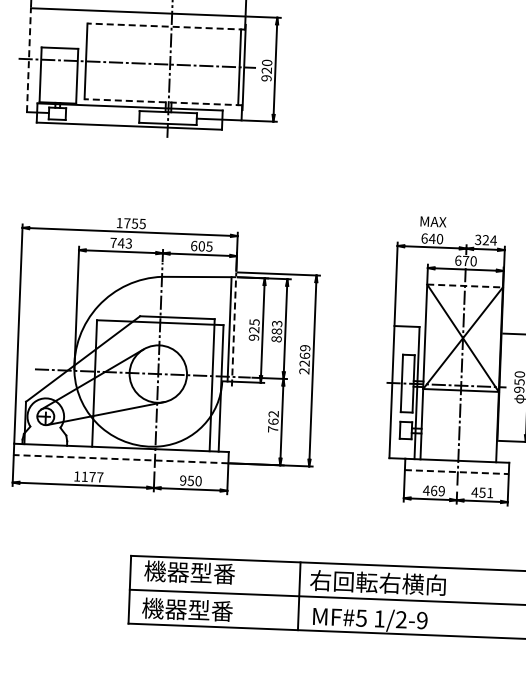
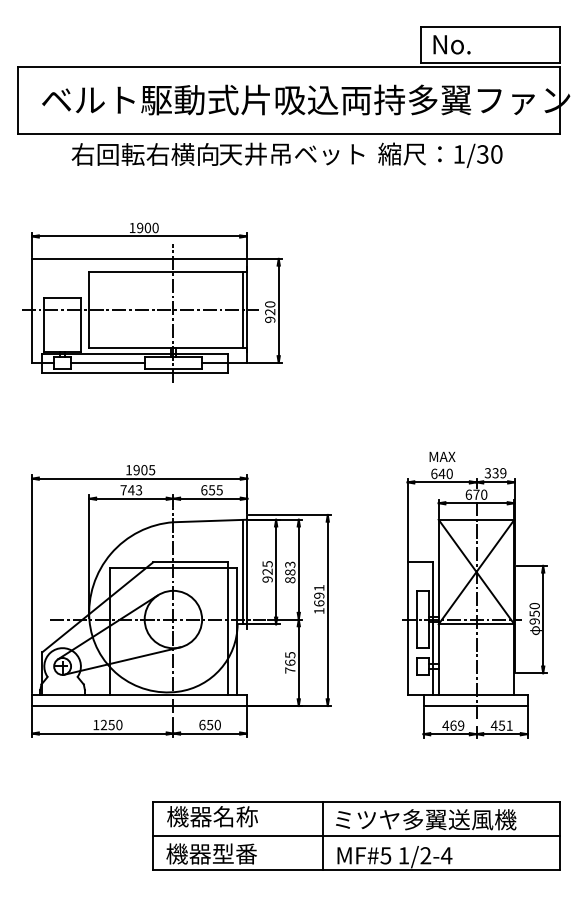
line: (165, 27) -> (167, 272), dashed -> solid
line: (29, 59) -> (32, 310), dashed -> solid
line: (162, 101) -> (167, 347), dashed -> solid
line: (102, 114) -> (107, 362), added
text: (131, 223) -> (140, 470), 1755 -> 1905
text: (489, 240) -> (499, 473), 324 -> 339
text: (201, 246) -> (211, 490), 605 -> 655
line: (465, 285) -> (476, 519), dashed -> solid
line: (234, 328) -> (247, 571), dashed -> solid
text: (305, 359) -> (319, 599), 2269 -> 1691
text: (273, 414) -> (290, 655), 762 -> 765
line: (121, 459) -> (139, 706), dashed -> solid
line: (456, 472) -> (475, 706), dashed -> solid
text: (92, 476) -> (111, 724), 1177 -> 1250
text: (183, 480) -> (202, 724), 950 -> 650
text: (212, 573) -> (235, 816), 機器型番 -> 機器名称
text: (401, 583) -> (424, 819), 右回転右横向 -> ミツヤ多翼送風機
text: (422, 620) -> (446, 855), 1/2-9 -> 1/2-4

